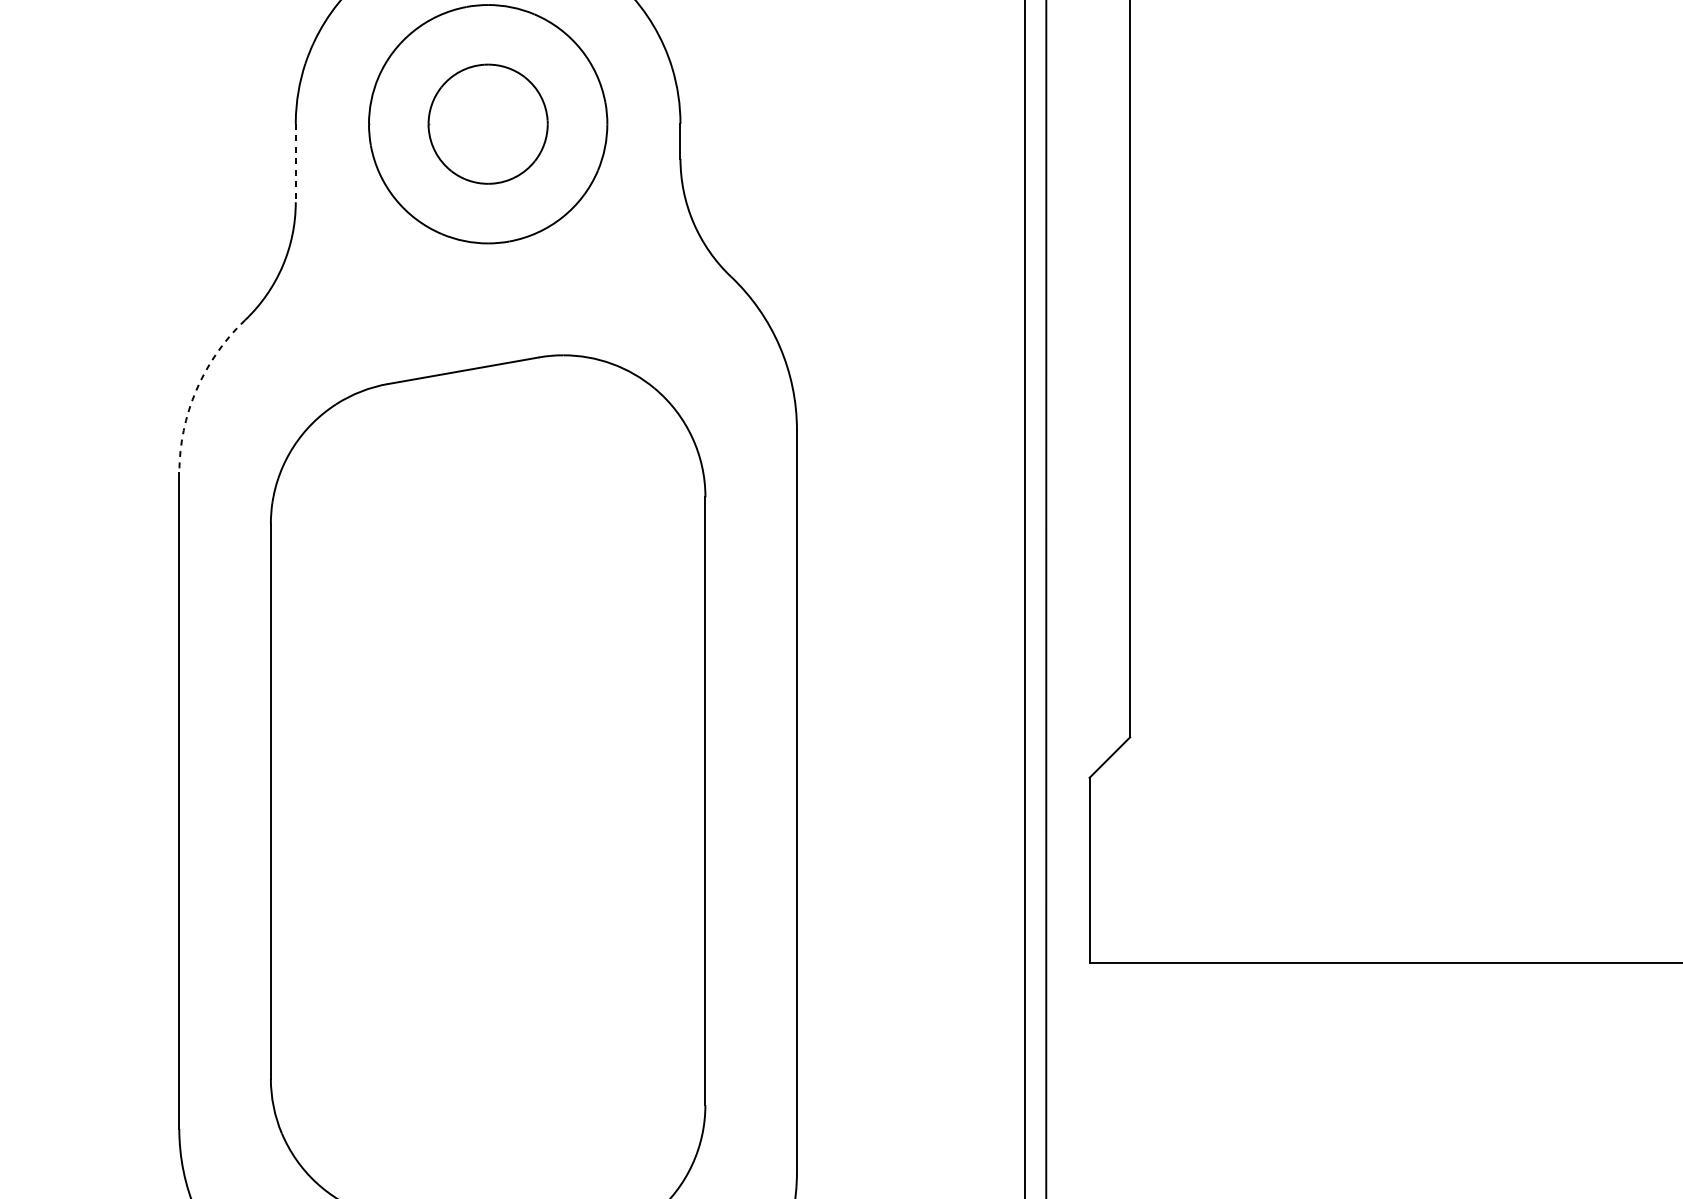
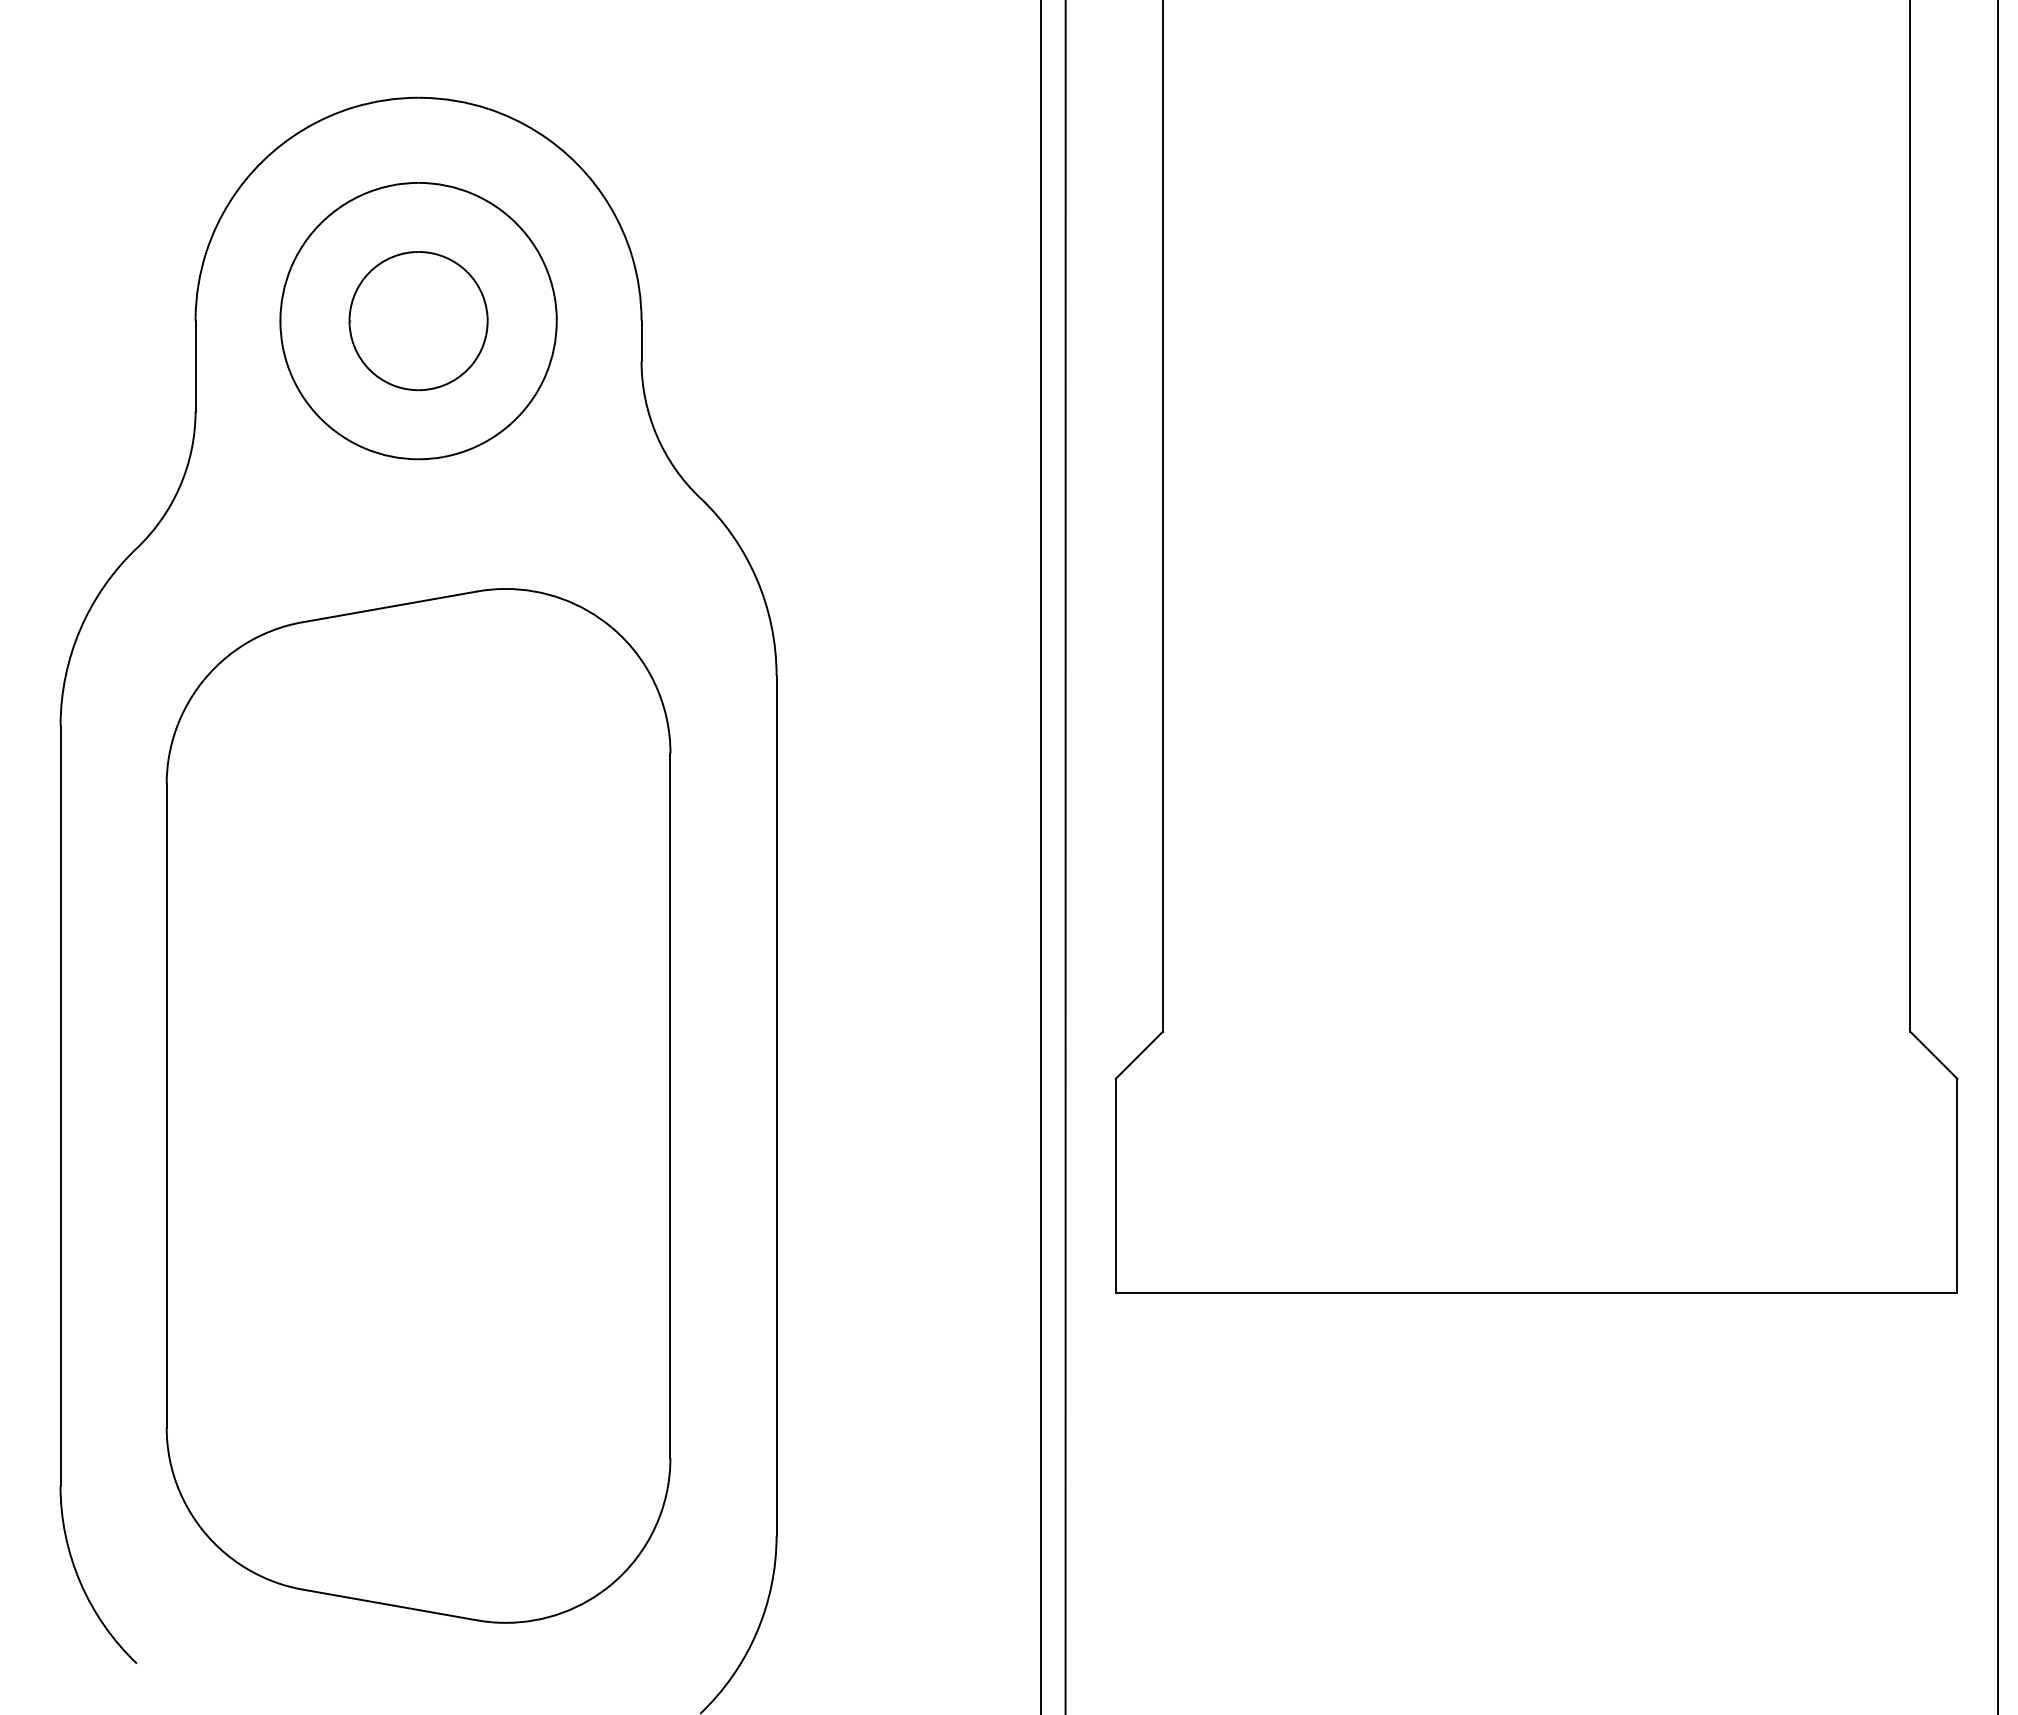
line: (295, 163) -> (195, 366), dashed -> solid
arc: (196, 390) -> (80, 629), dashed -> solid

